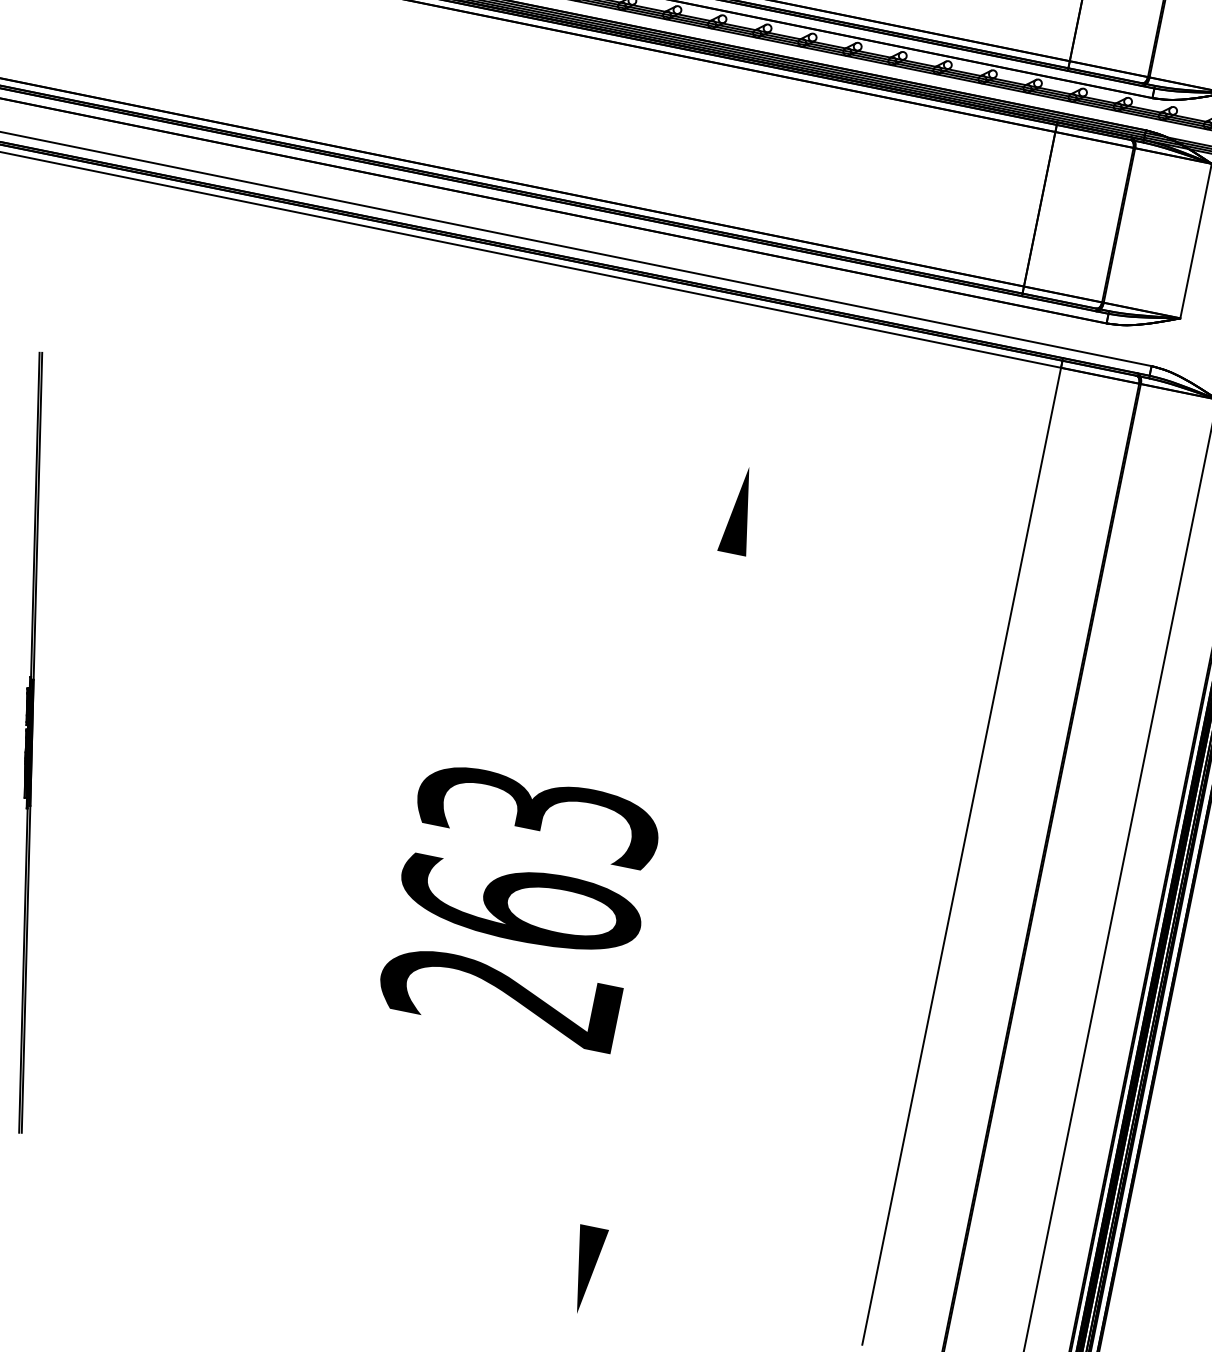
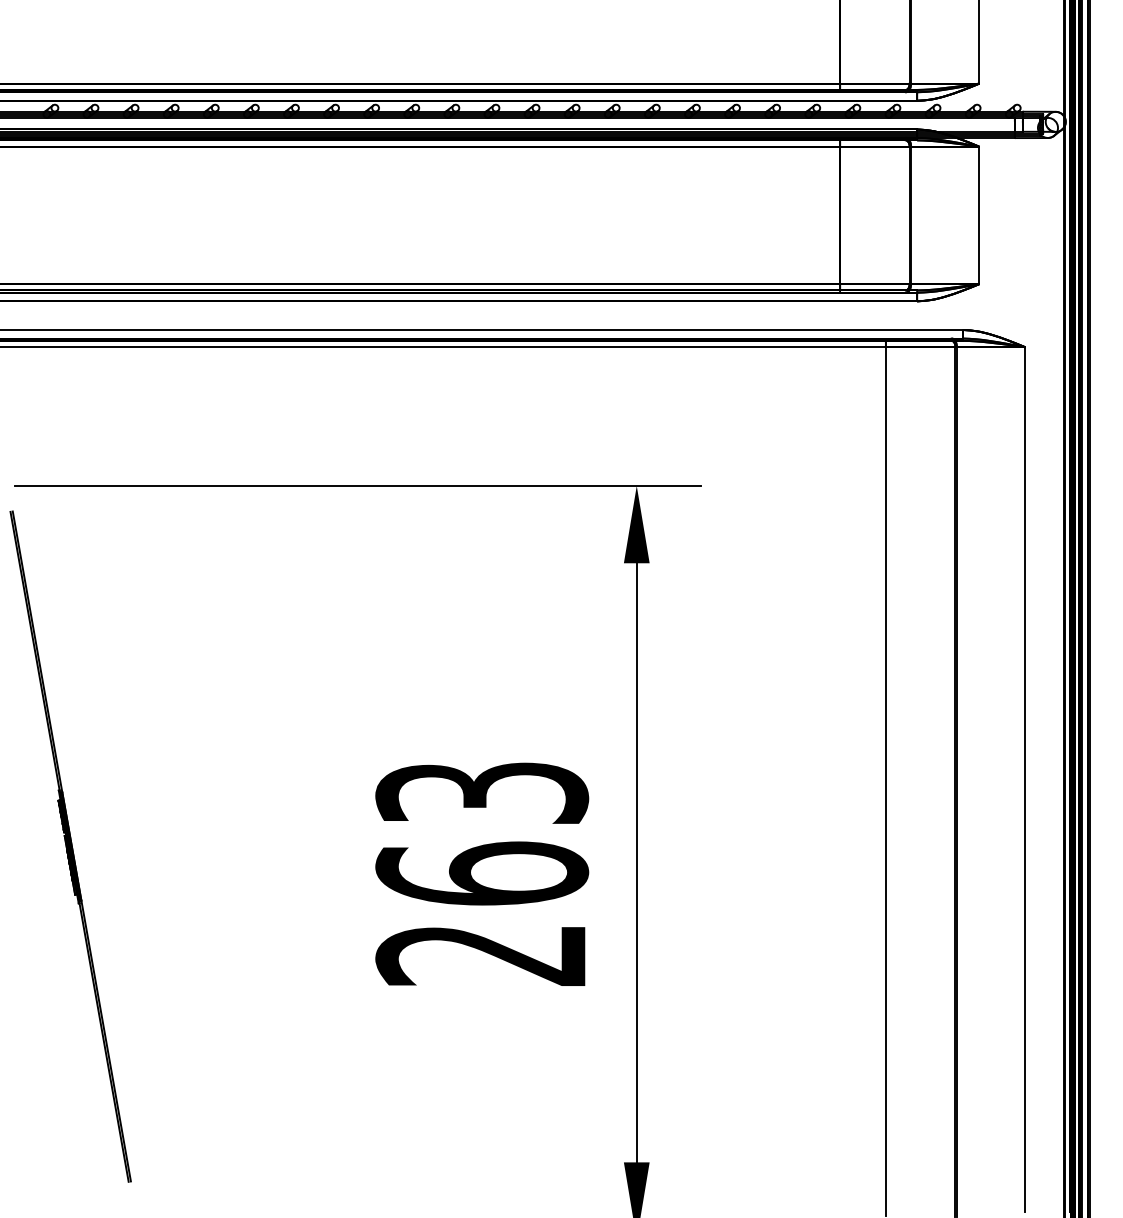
line: (435, 402) -> (357, 485), added
line: (662, 889) -> (636, 862), added
text: (520, 904) -> (482, 873), moved

